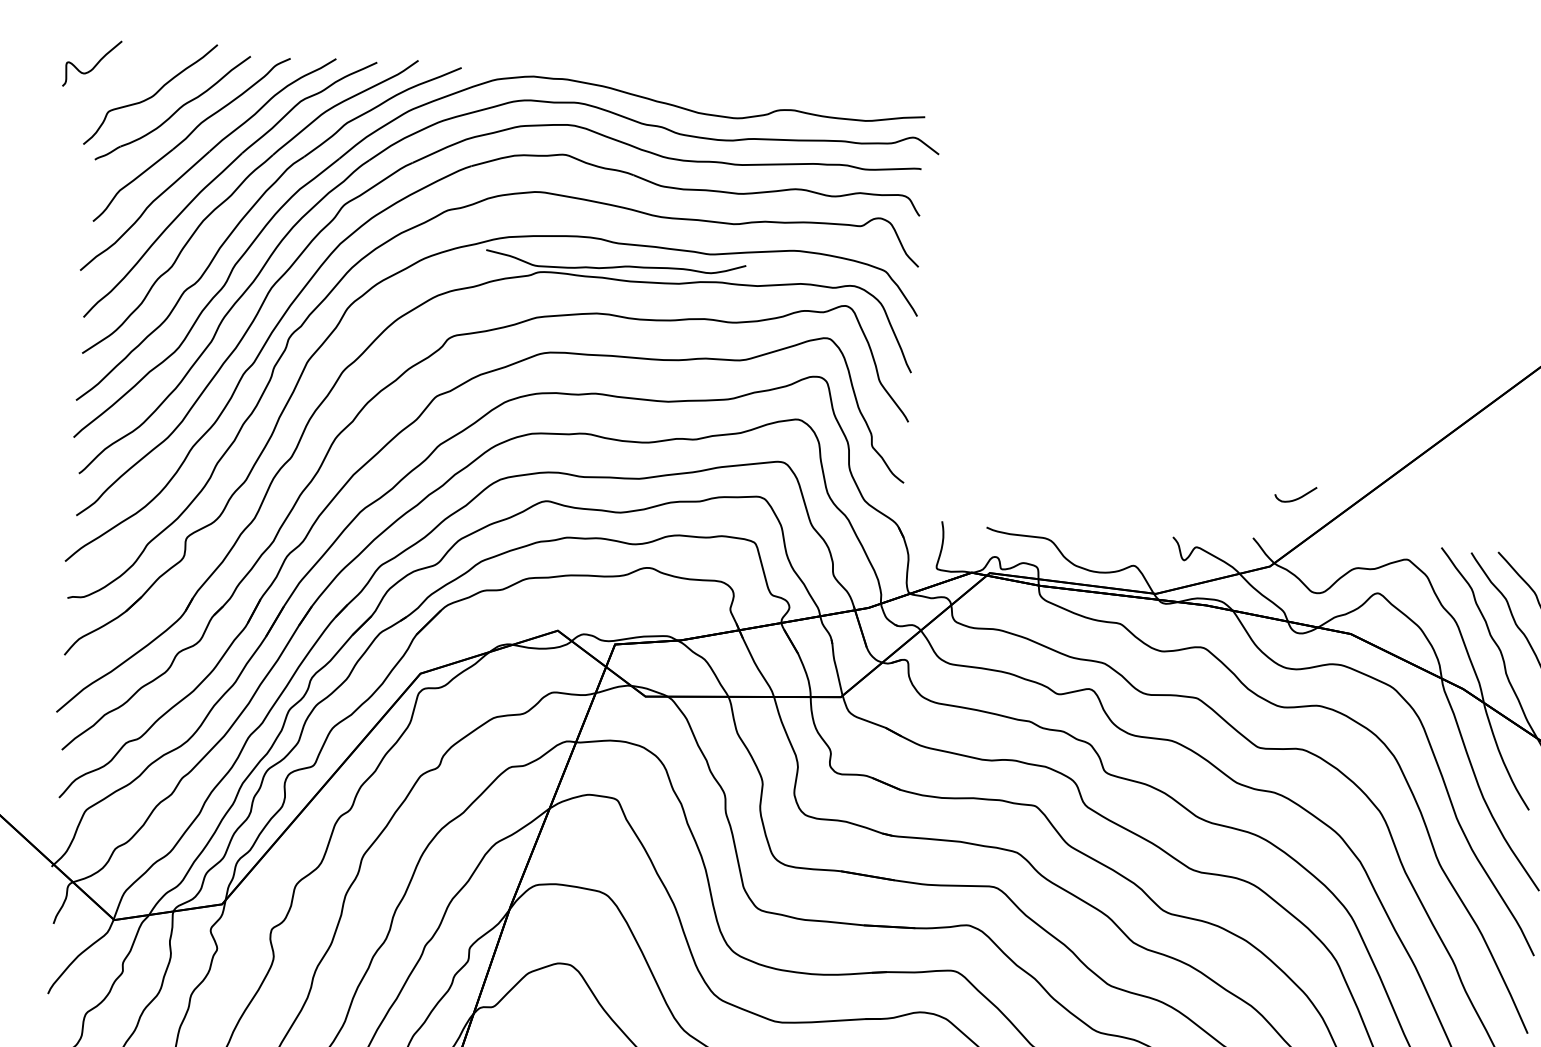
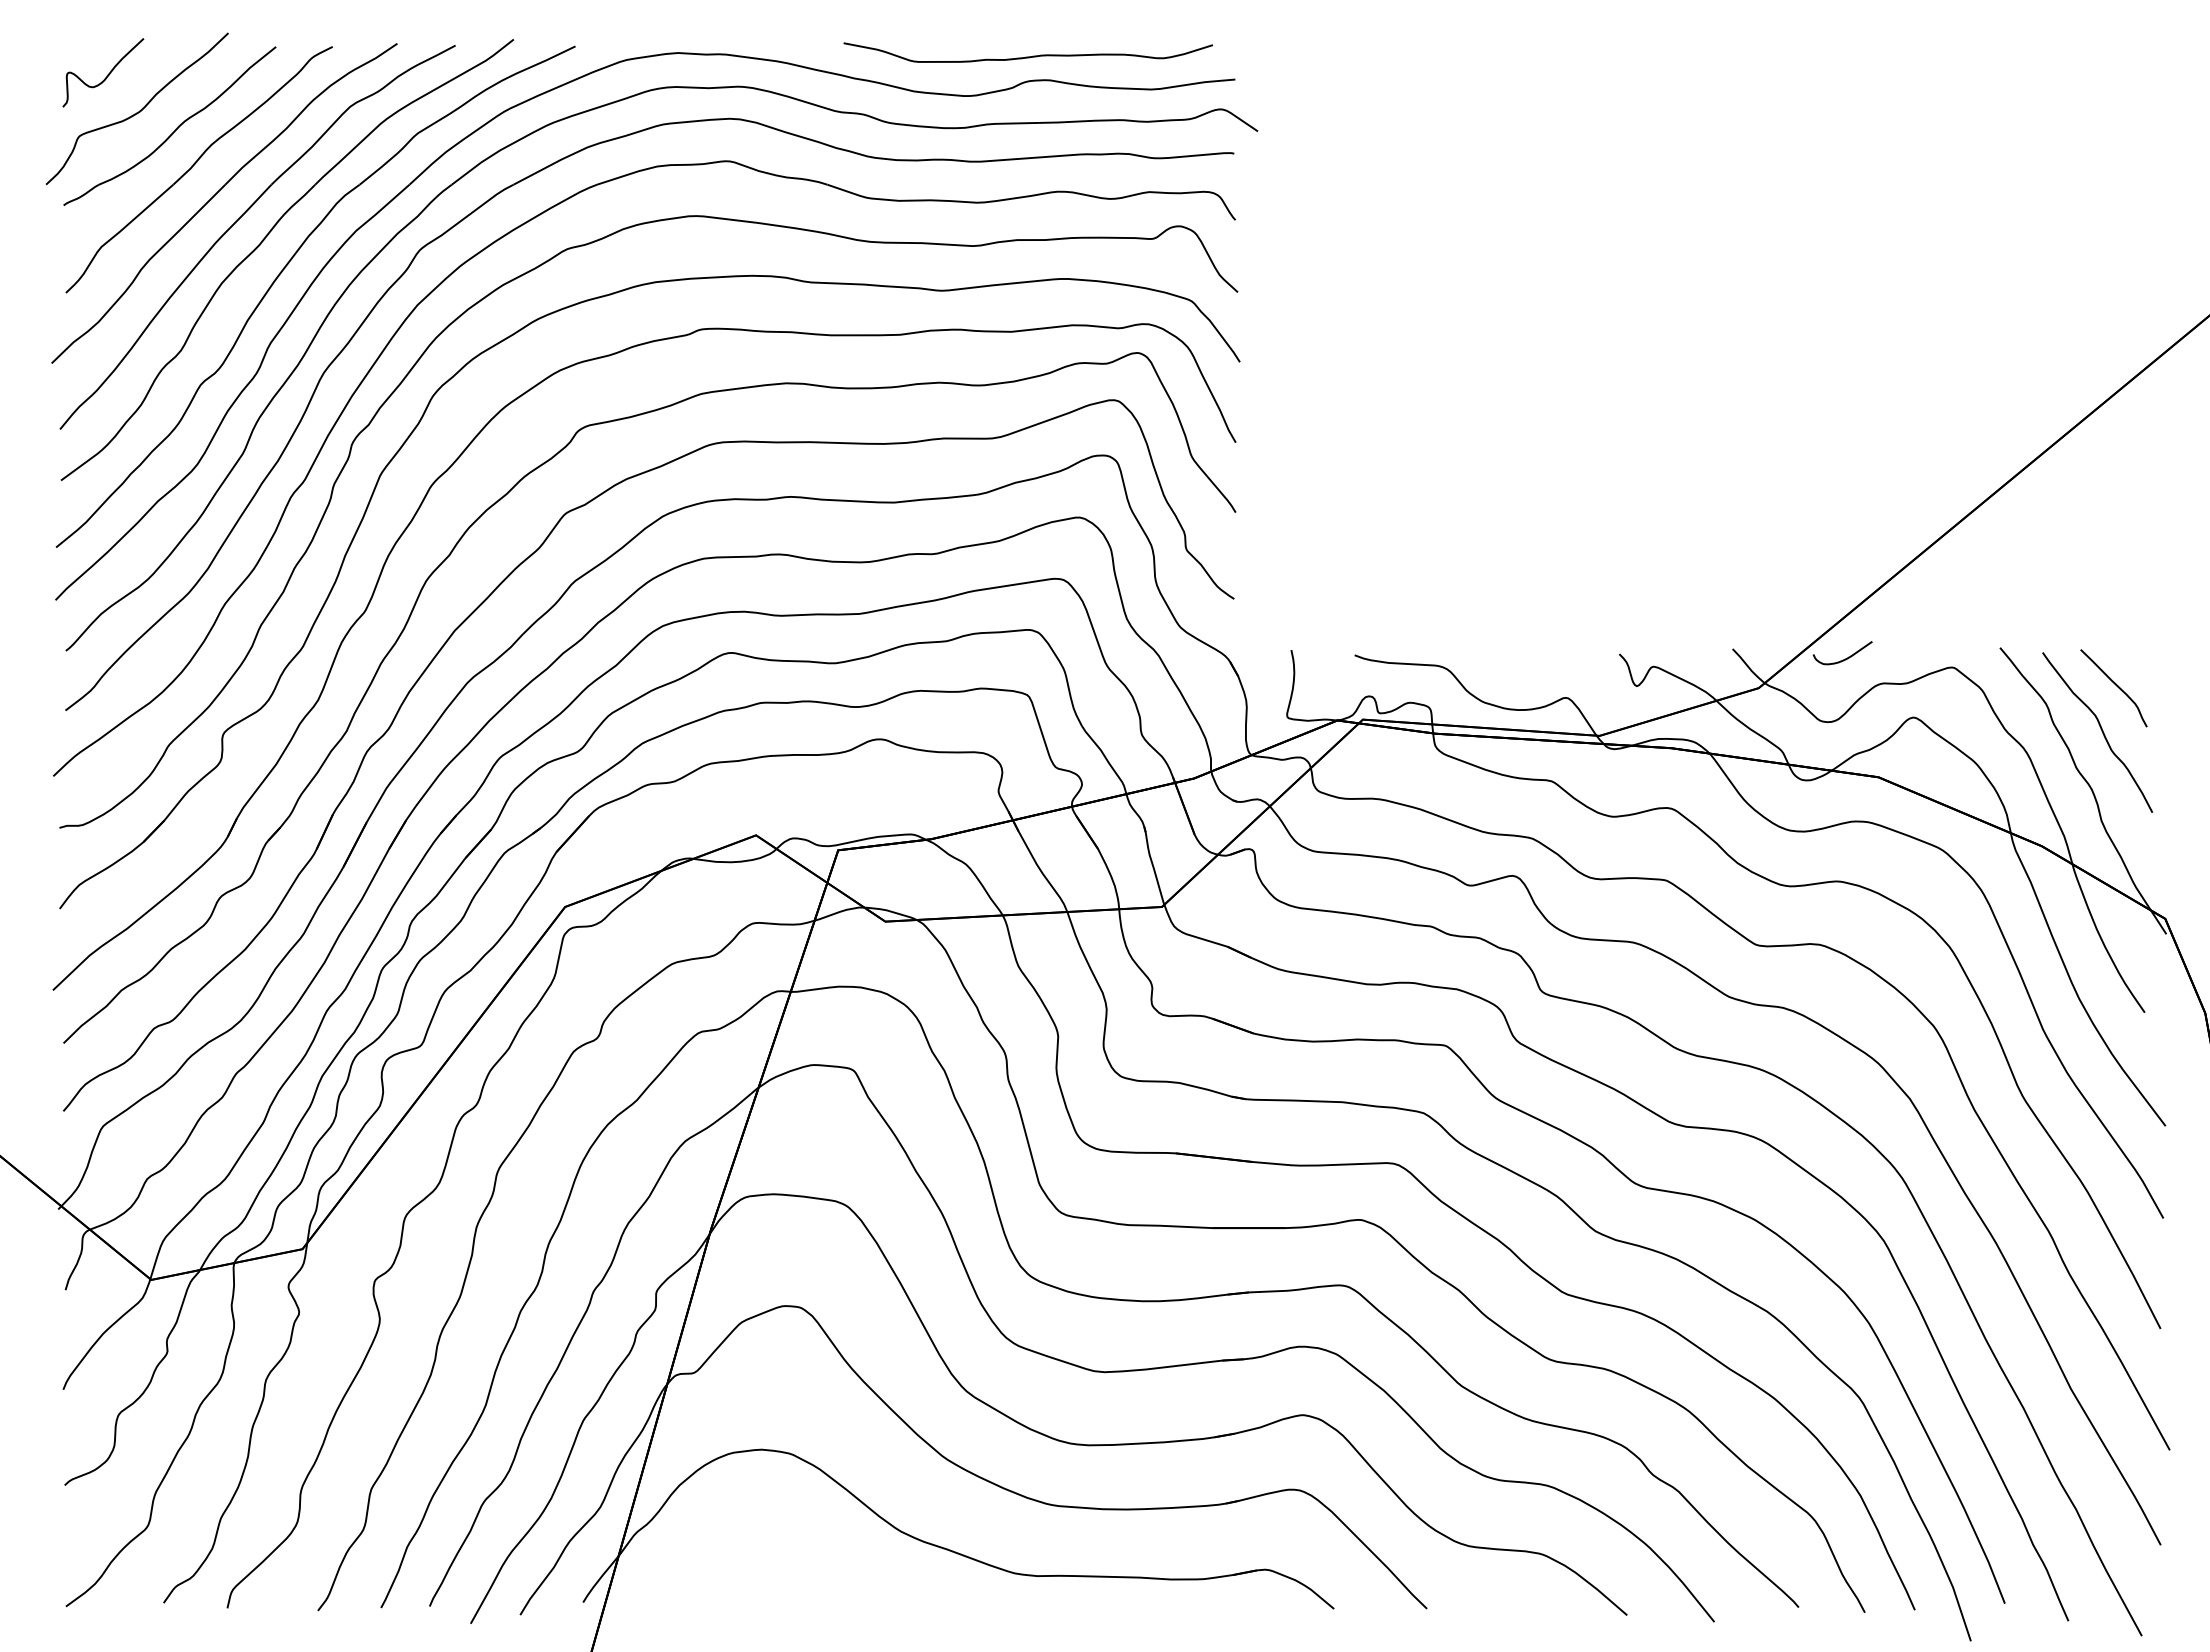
curve: (95, 65) -> (107, 74), moved
curve: (615, 266) -> (1027, 56), moved
curve: (1297, 498) -> (1845, 658), moved

